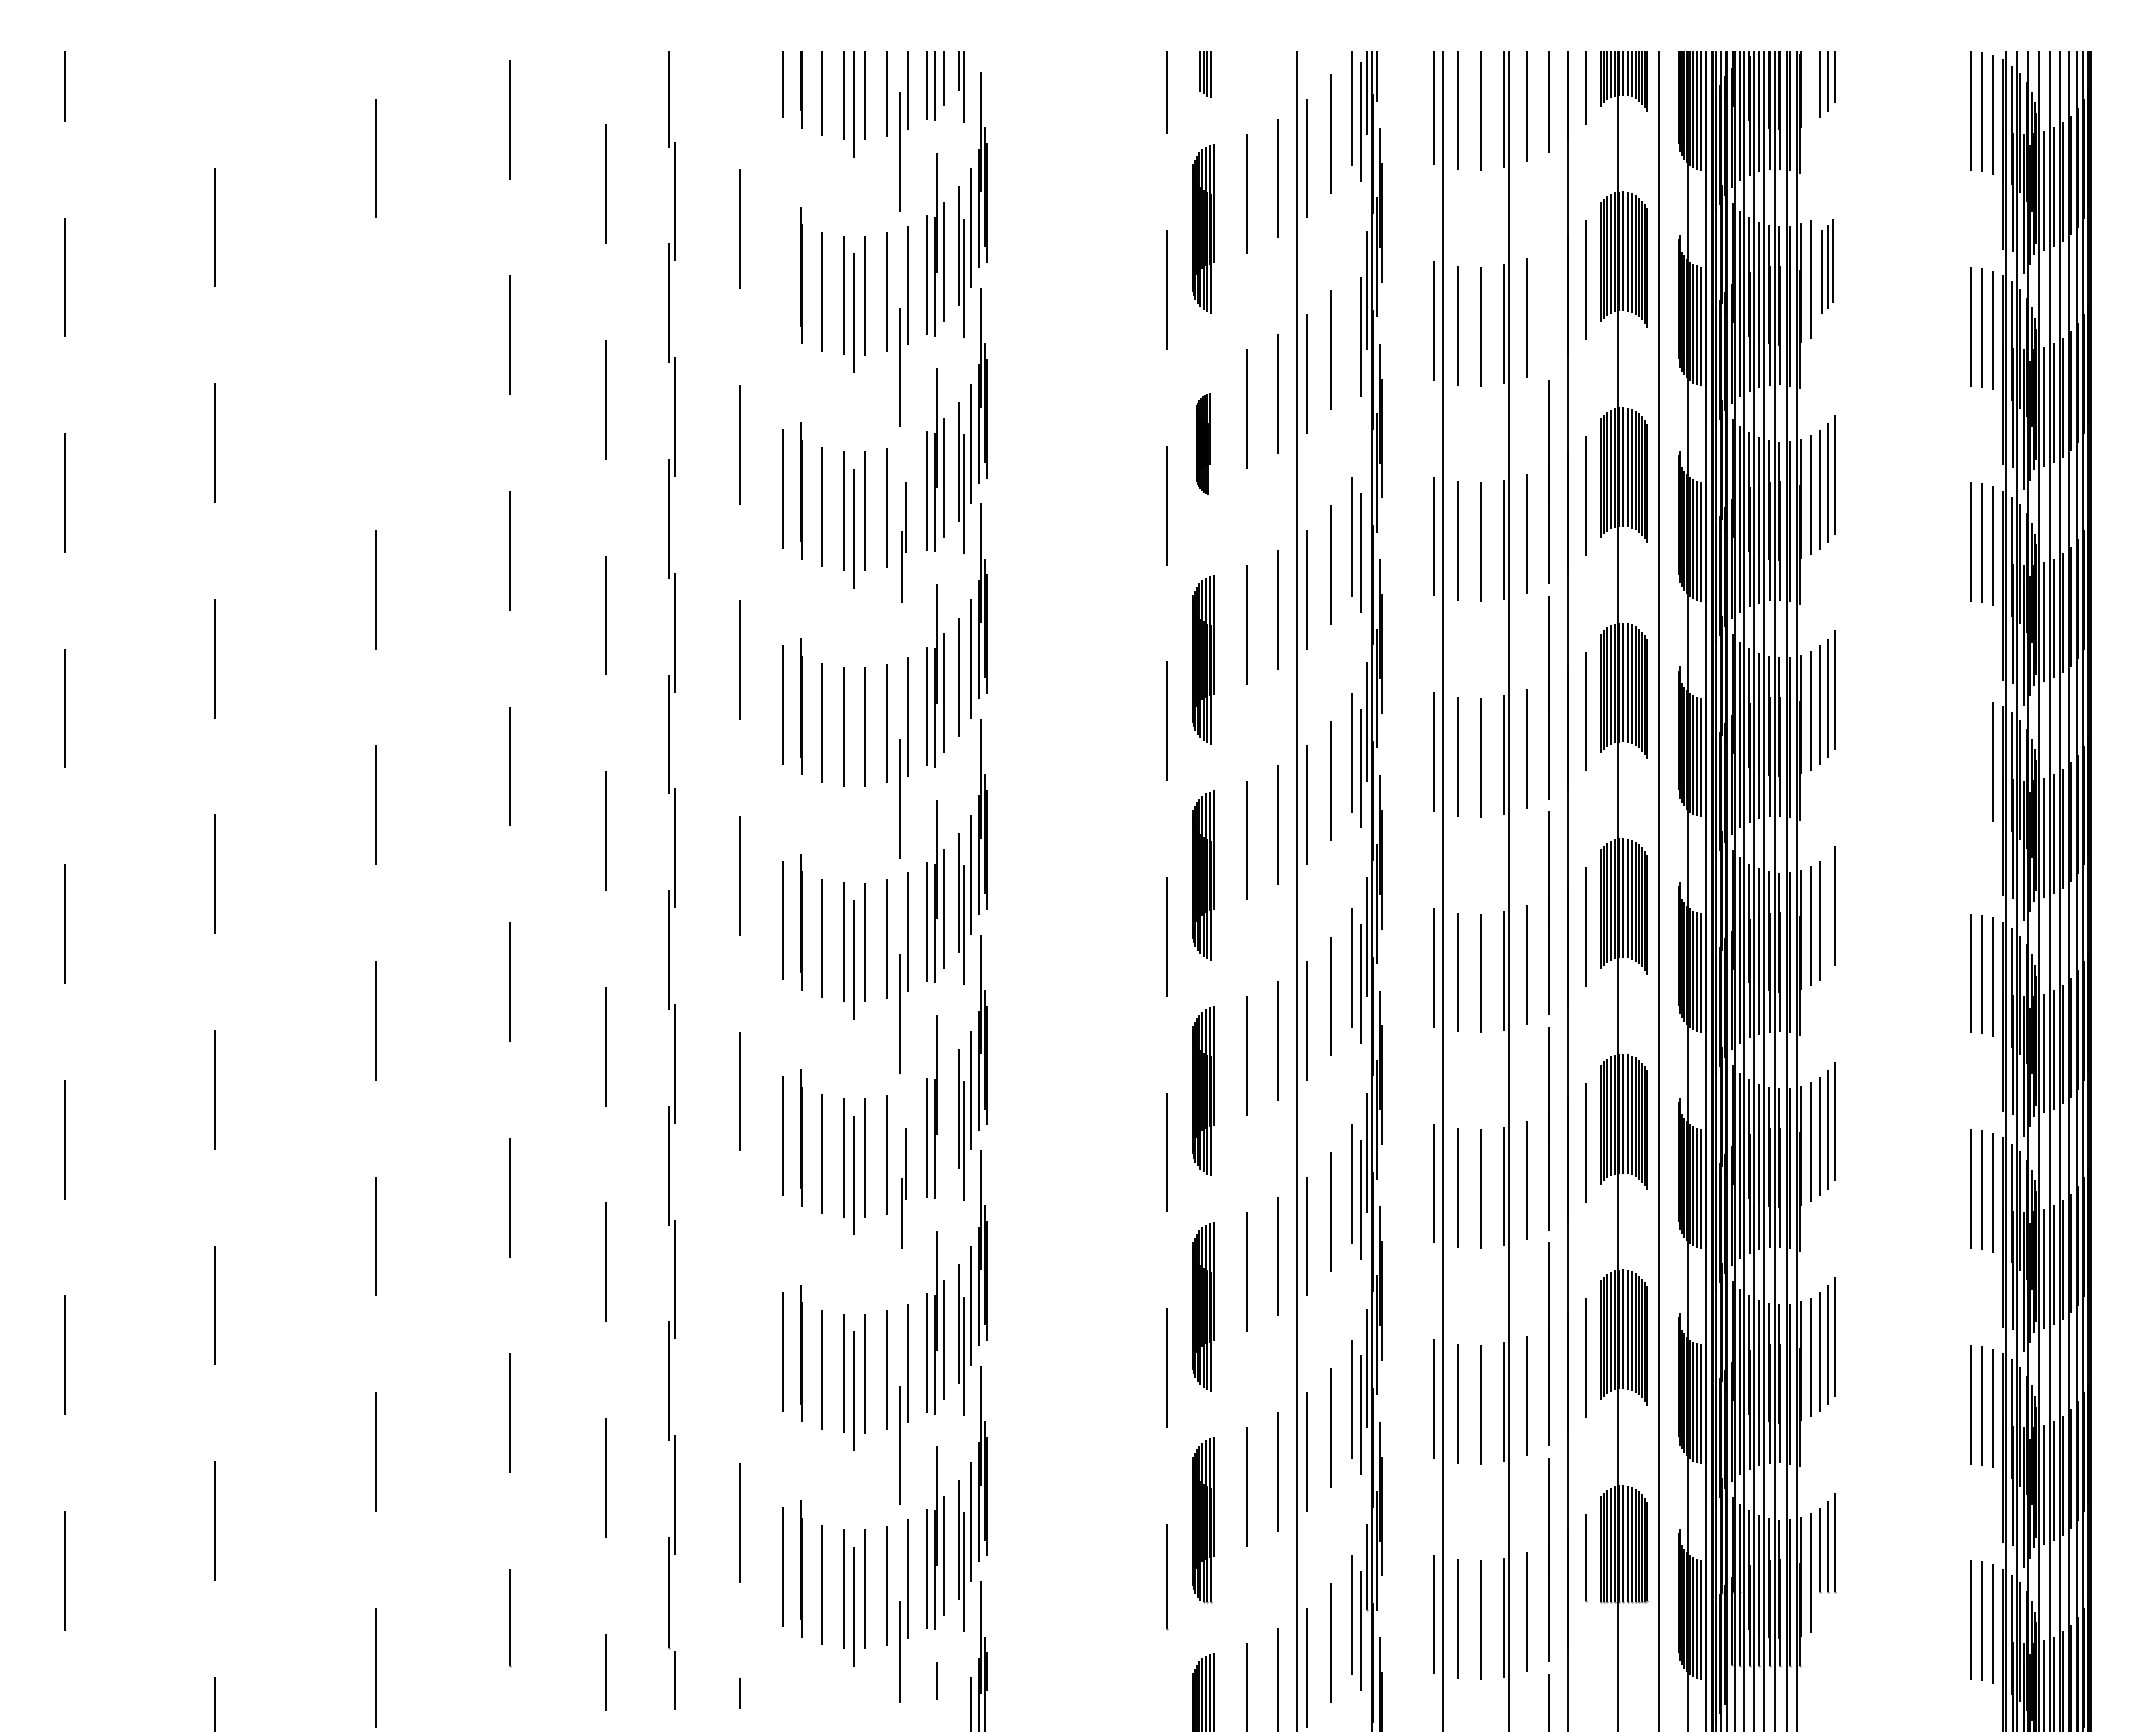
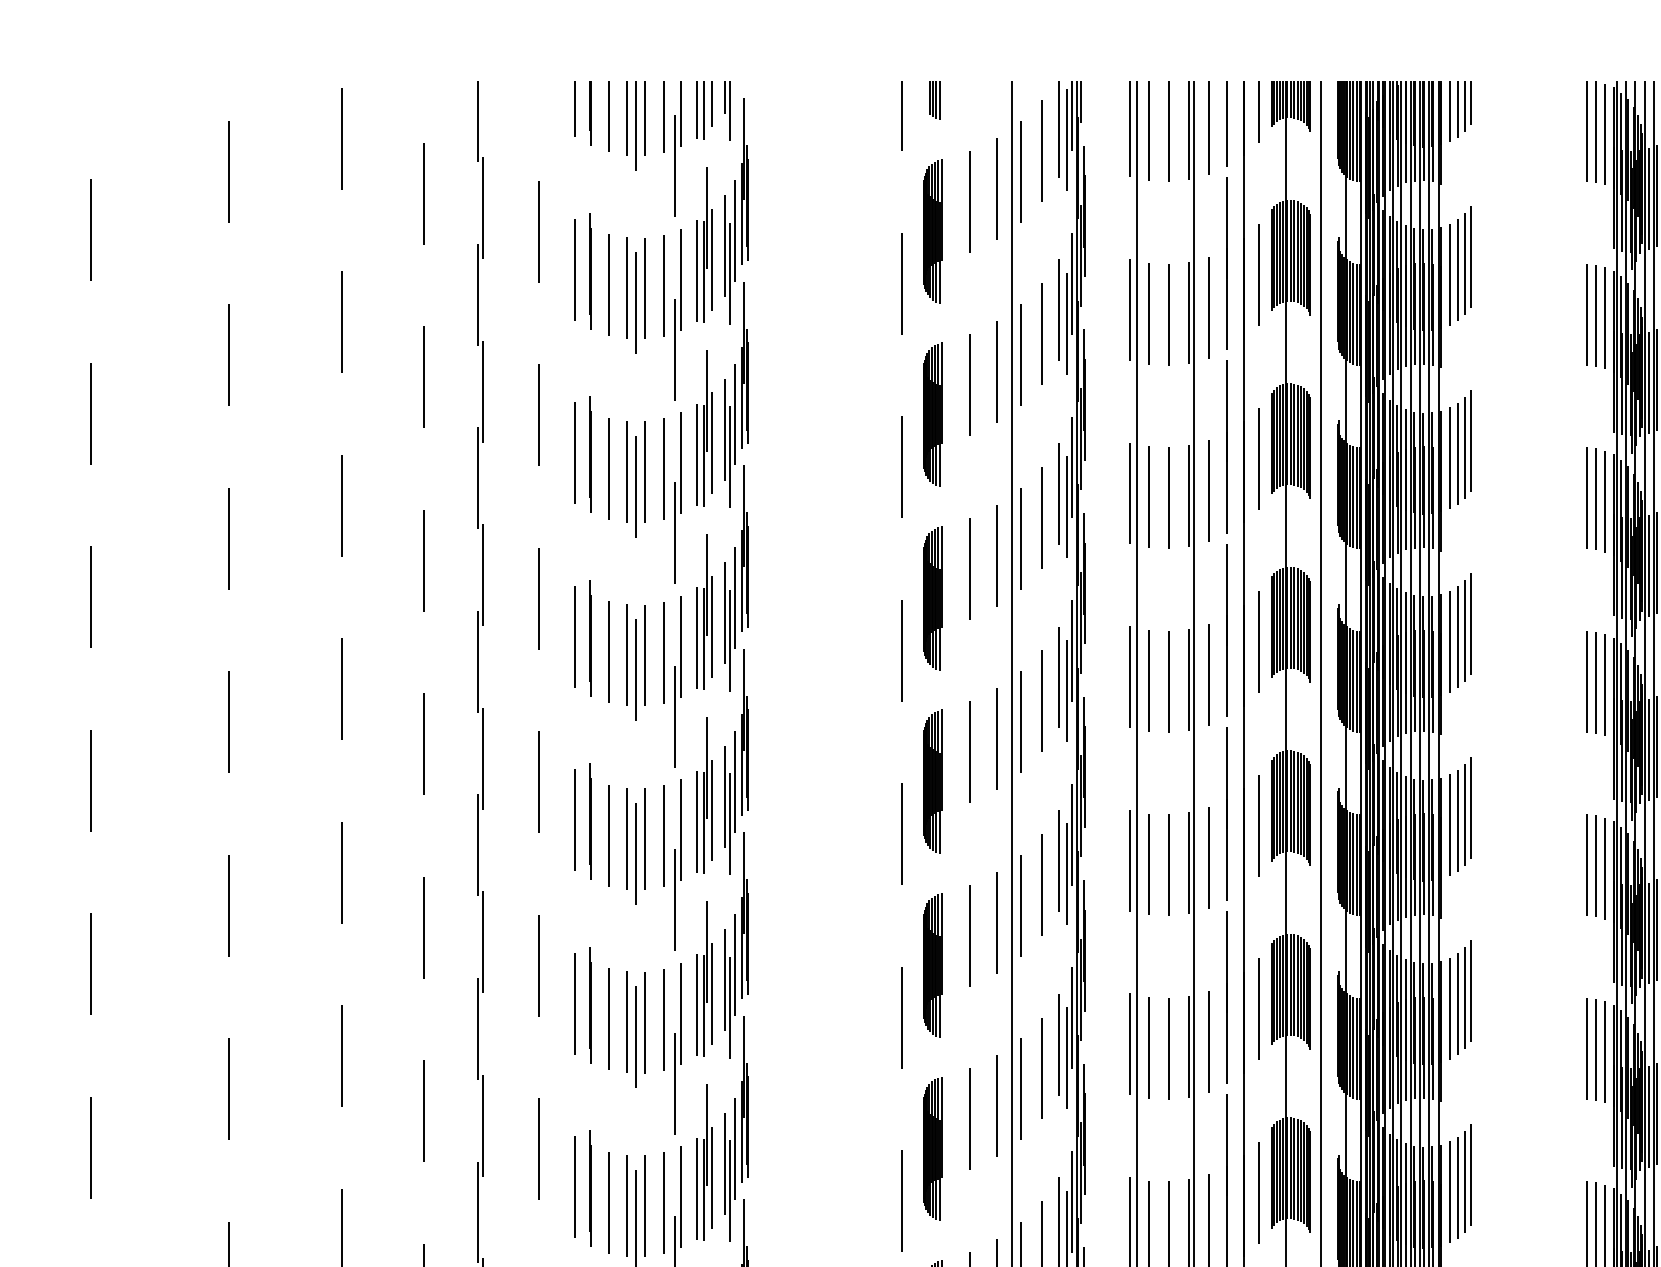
line: (1810, 87) -> (1449, 111), added
line: (1548, 265) -> (1226, 262), added
part: (1827, 266) -> (1464, 263), size x1.43
line: (783, 273) -> (575, 269), added
line: (1351, 321) -> (1059, 310), added
line: (376, 373) -> (229, 354), added
part: (1203, 443) -> (933, 414), size x1.67
line: (1366, 505) -> (1071, 467), added
part: (903, 541) -> (677, 497), size x1.67
line: (964, 709) -> (729, 640), added
line: (854, 744) -> (636, 670), added
line: (1971, 757) -> (1586, 681), added
line: (1982, 758) -> (1596, 682), added
line: (1828, 913) -> (1465, 814), added
line: (943, 1124) -> (711, 993), added
part: (903, 1188) -> (677, 1048), size x1.67
line: (740, 1307) -> (538, 1149), added

